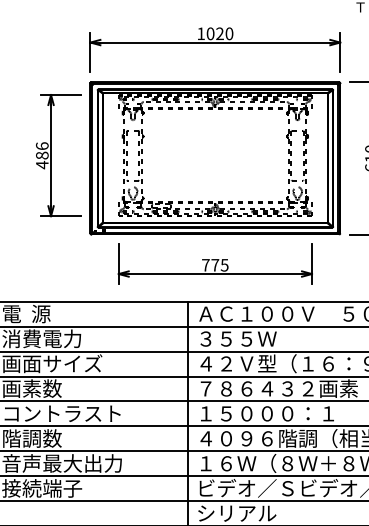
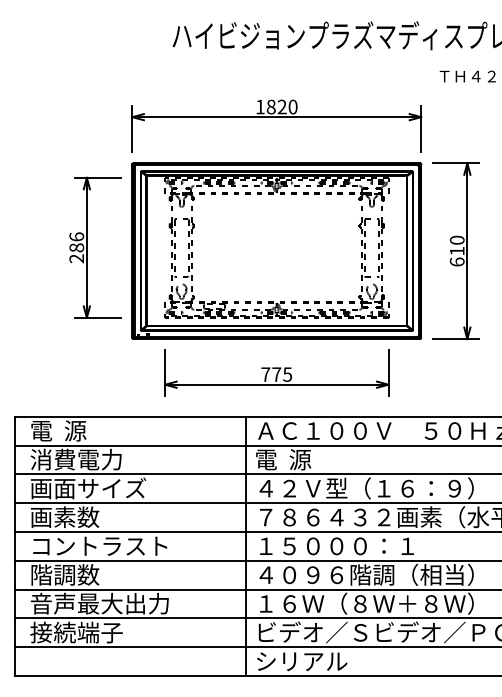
text: (209, 34) -> (270, 107), 1020 -> 1820
text: (42, 164) -> (76, 258), 486 -> 286
text: (236, 338) -> (301, 459), ３５５Ｗ -> 電  源

